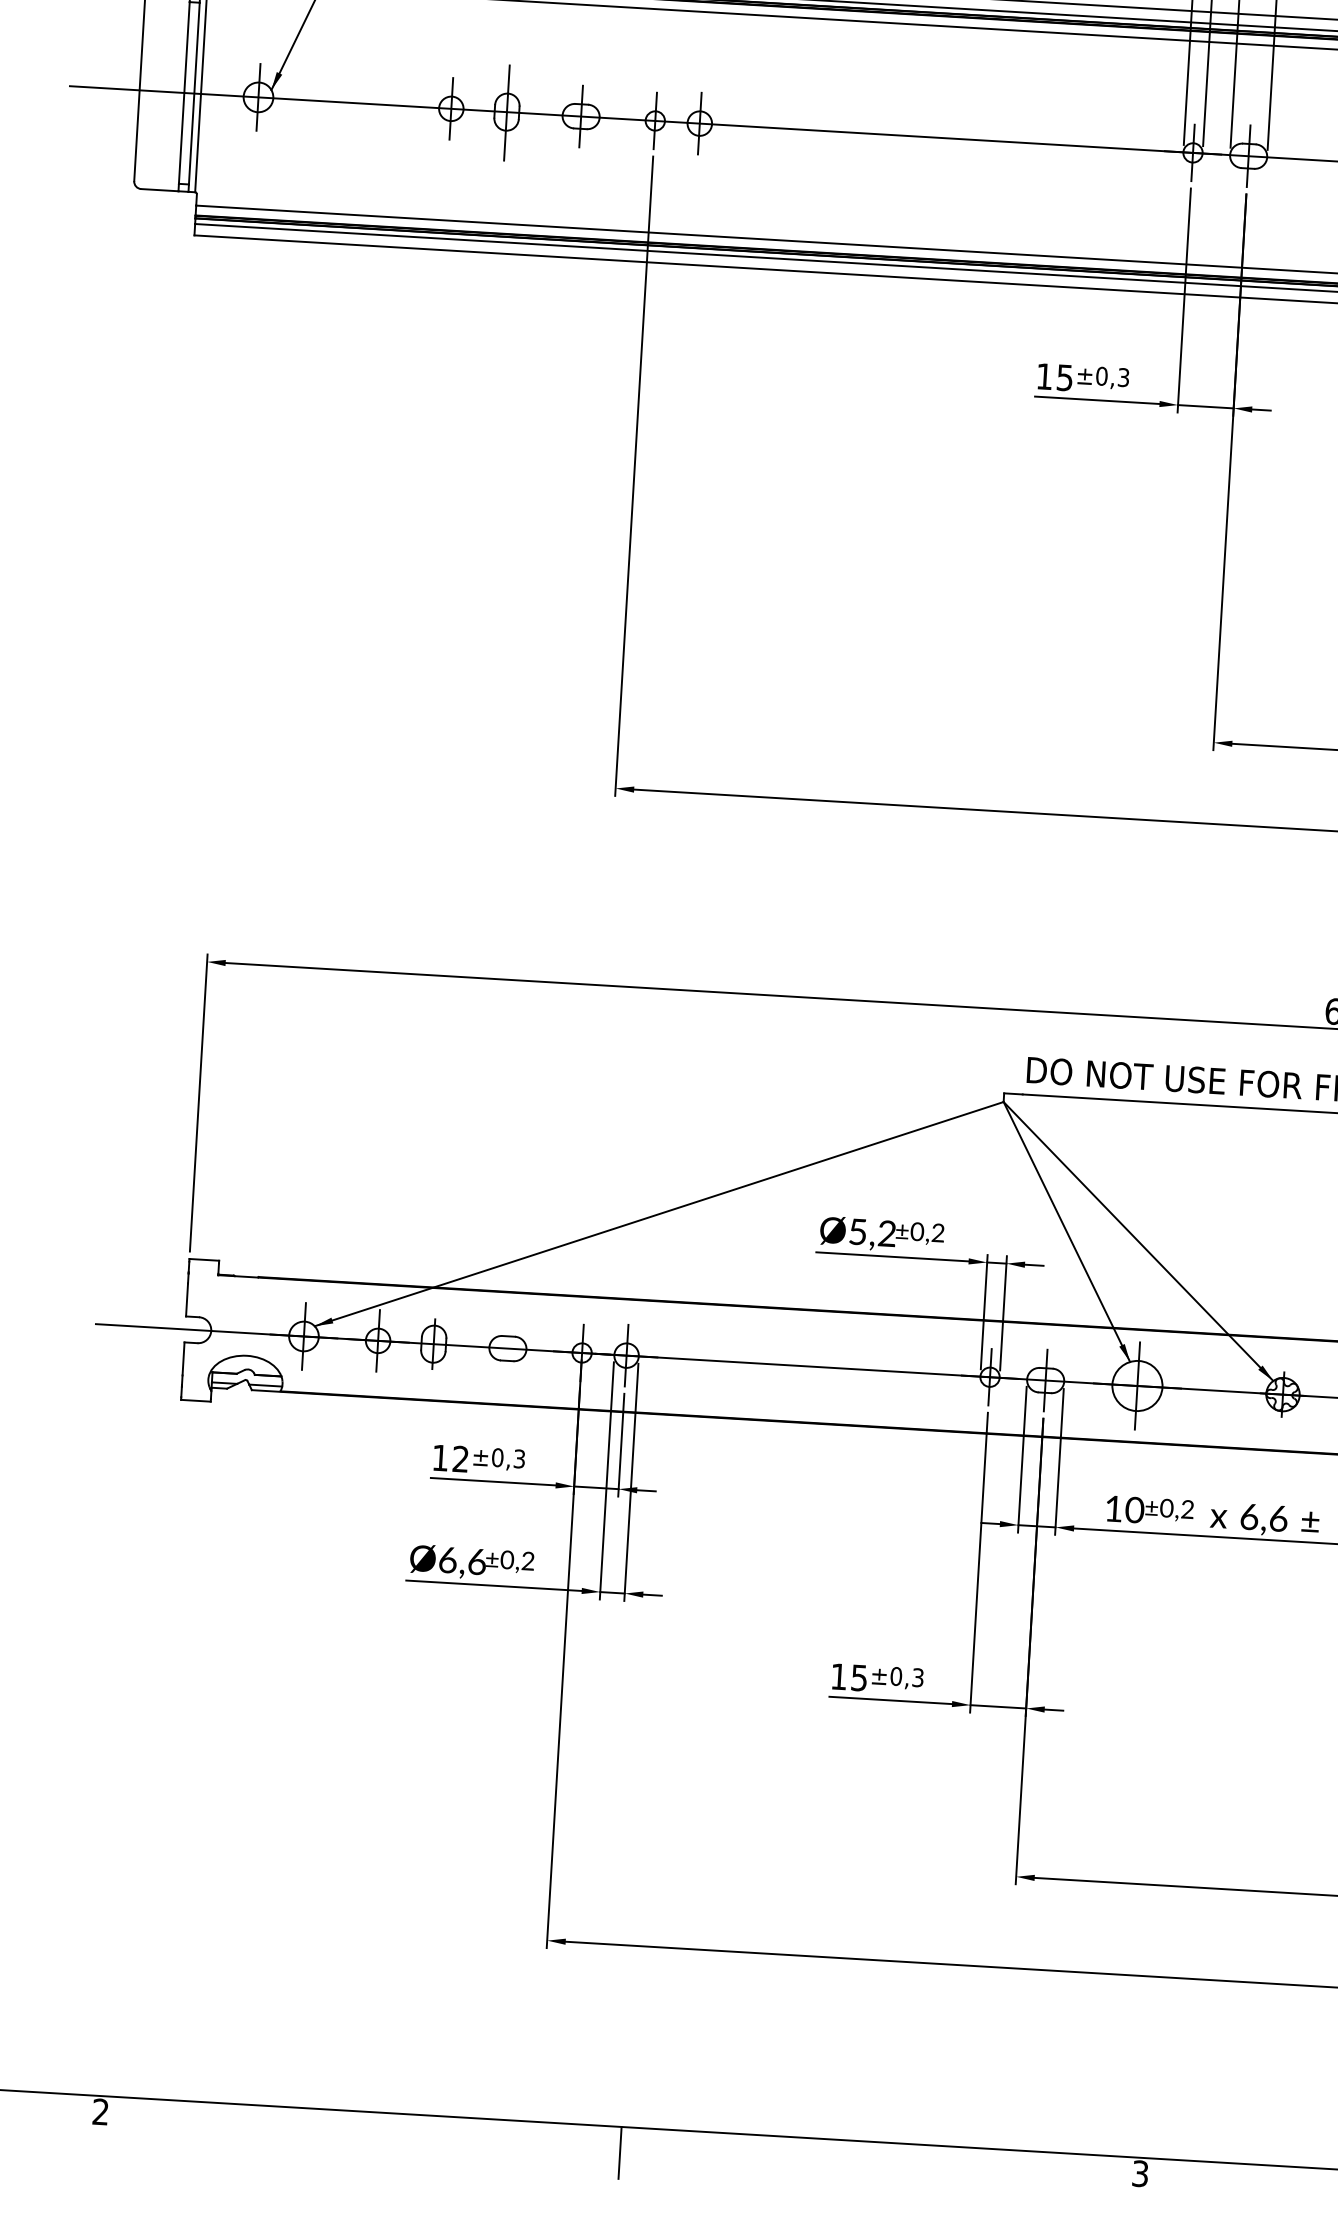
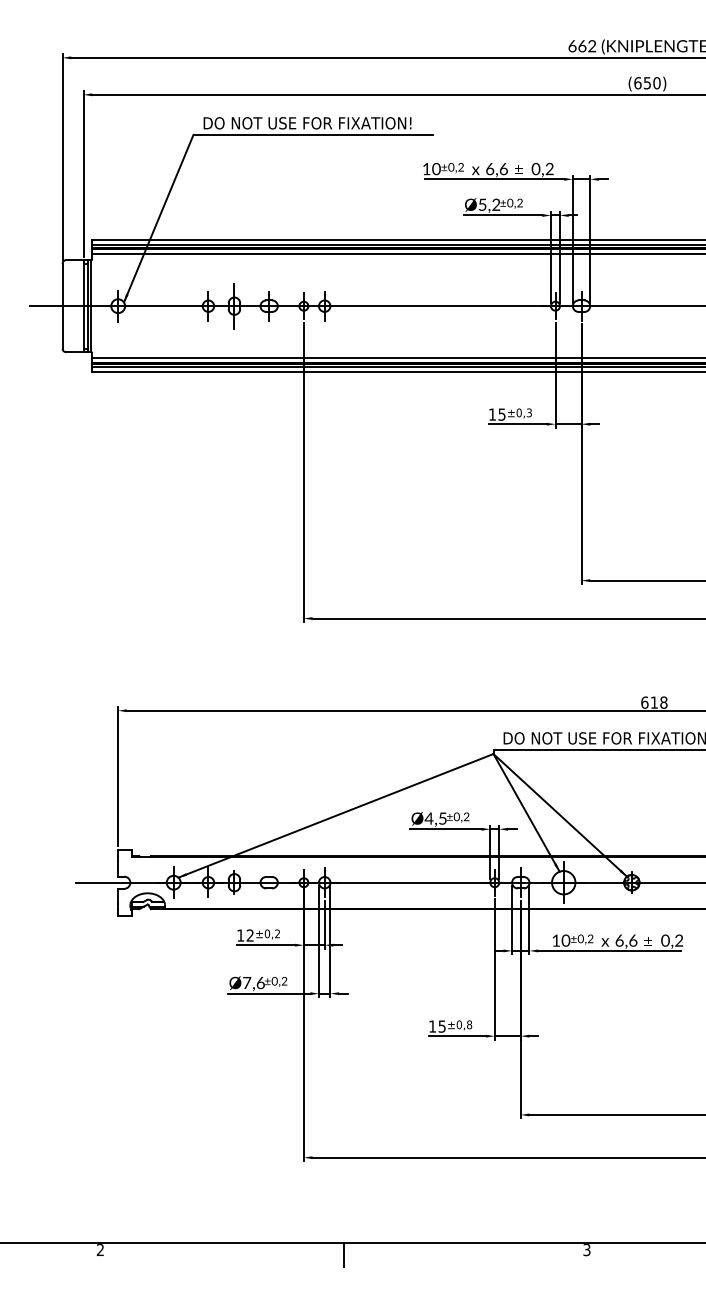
text: (871, 1232) -> (435, 818), Ø5,2 -> Ø4,5
text: (519, 1460) -> (277, 934), ±0,3 -> ±0,2
text: (448, 1561) -> (247, 983), Ø6,6 -> Ø7,6
text: (918, 1677) -> (469, 1024), ±0,3 -> ±0,8

